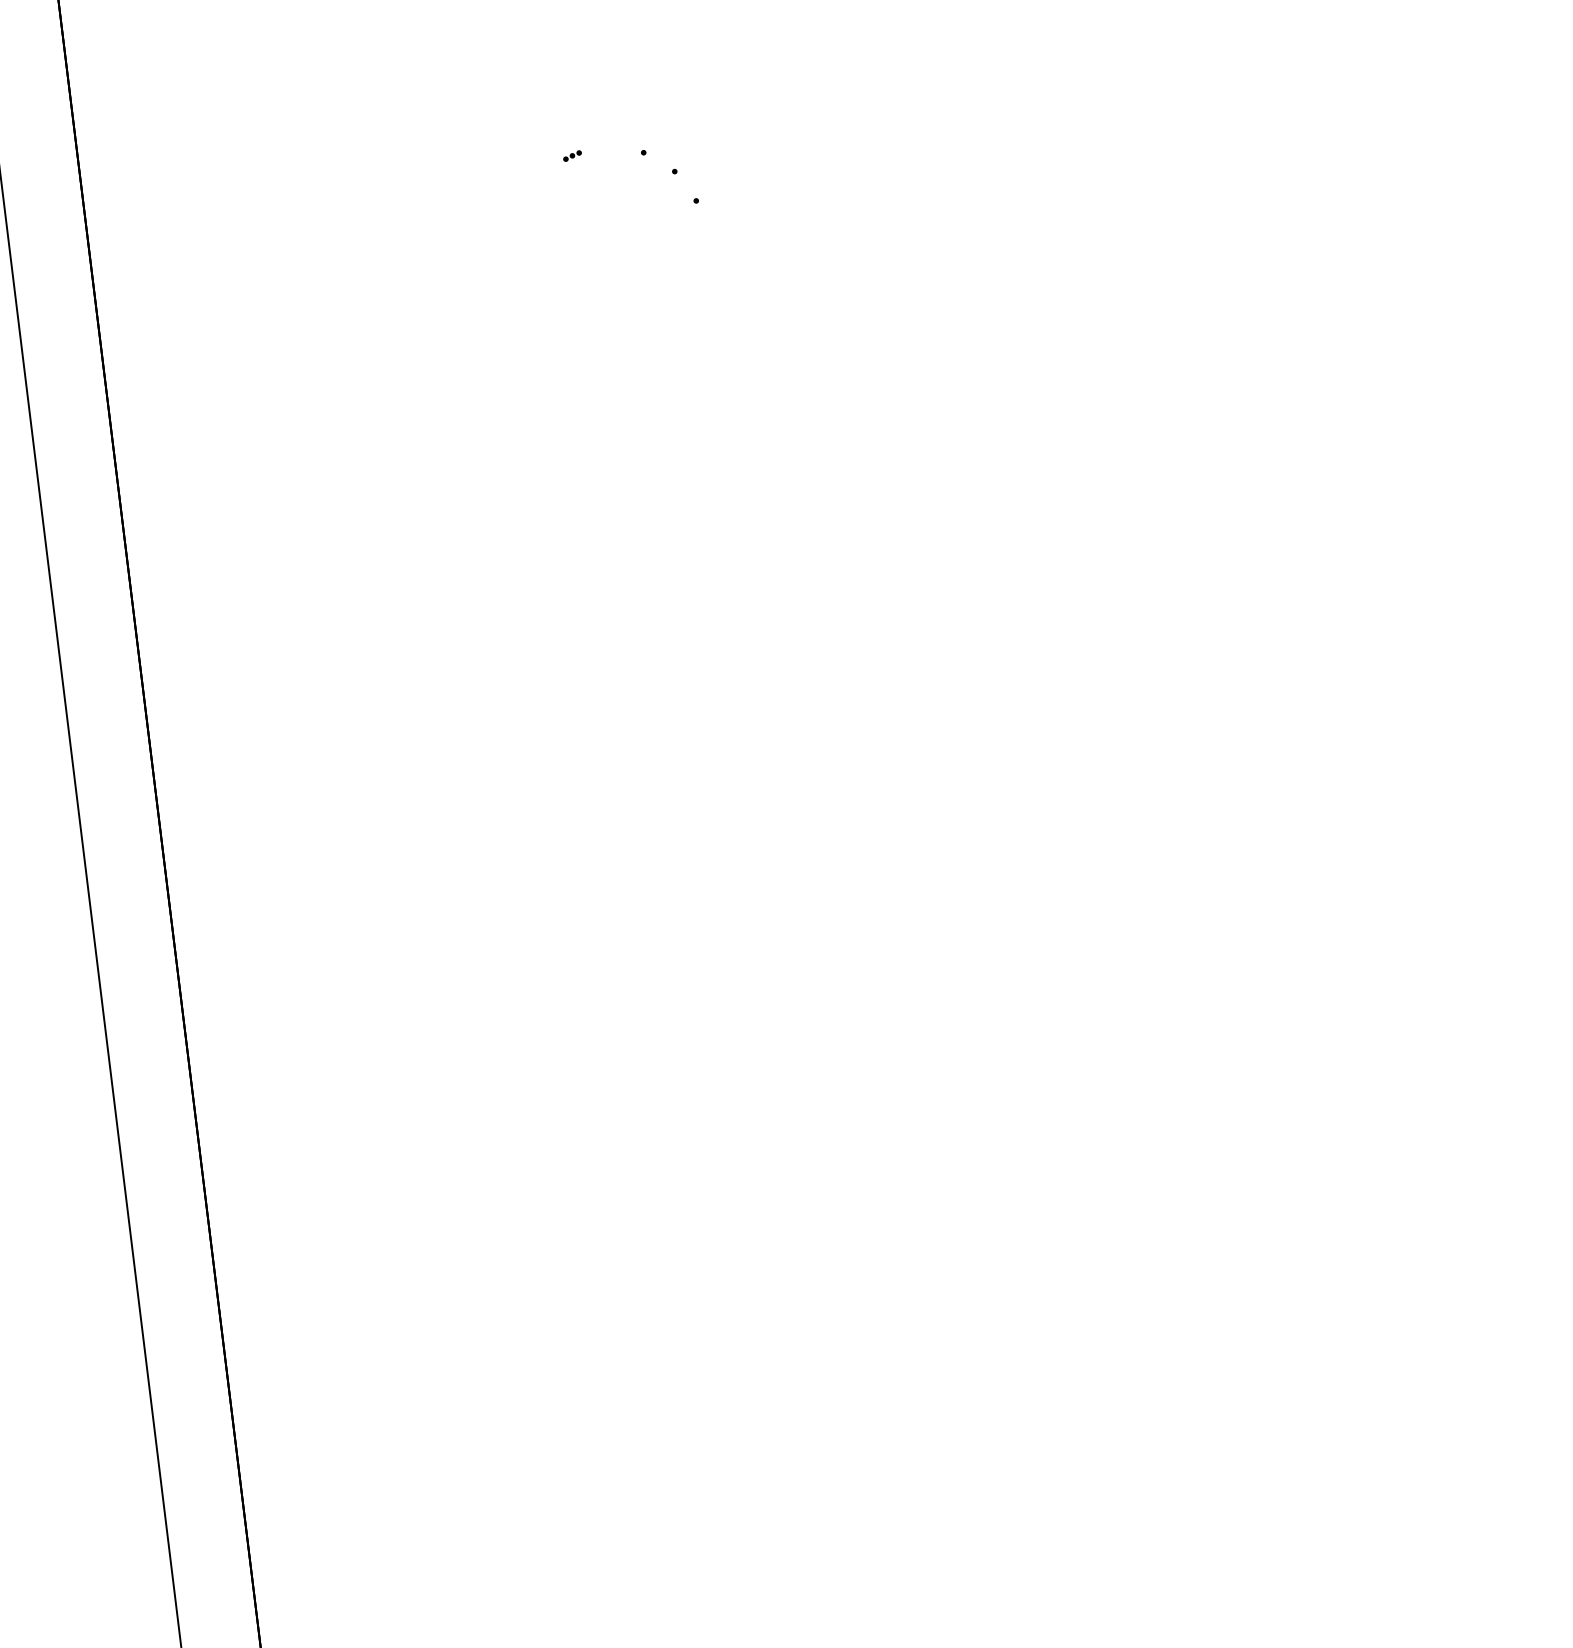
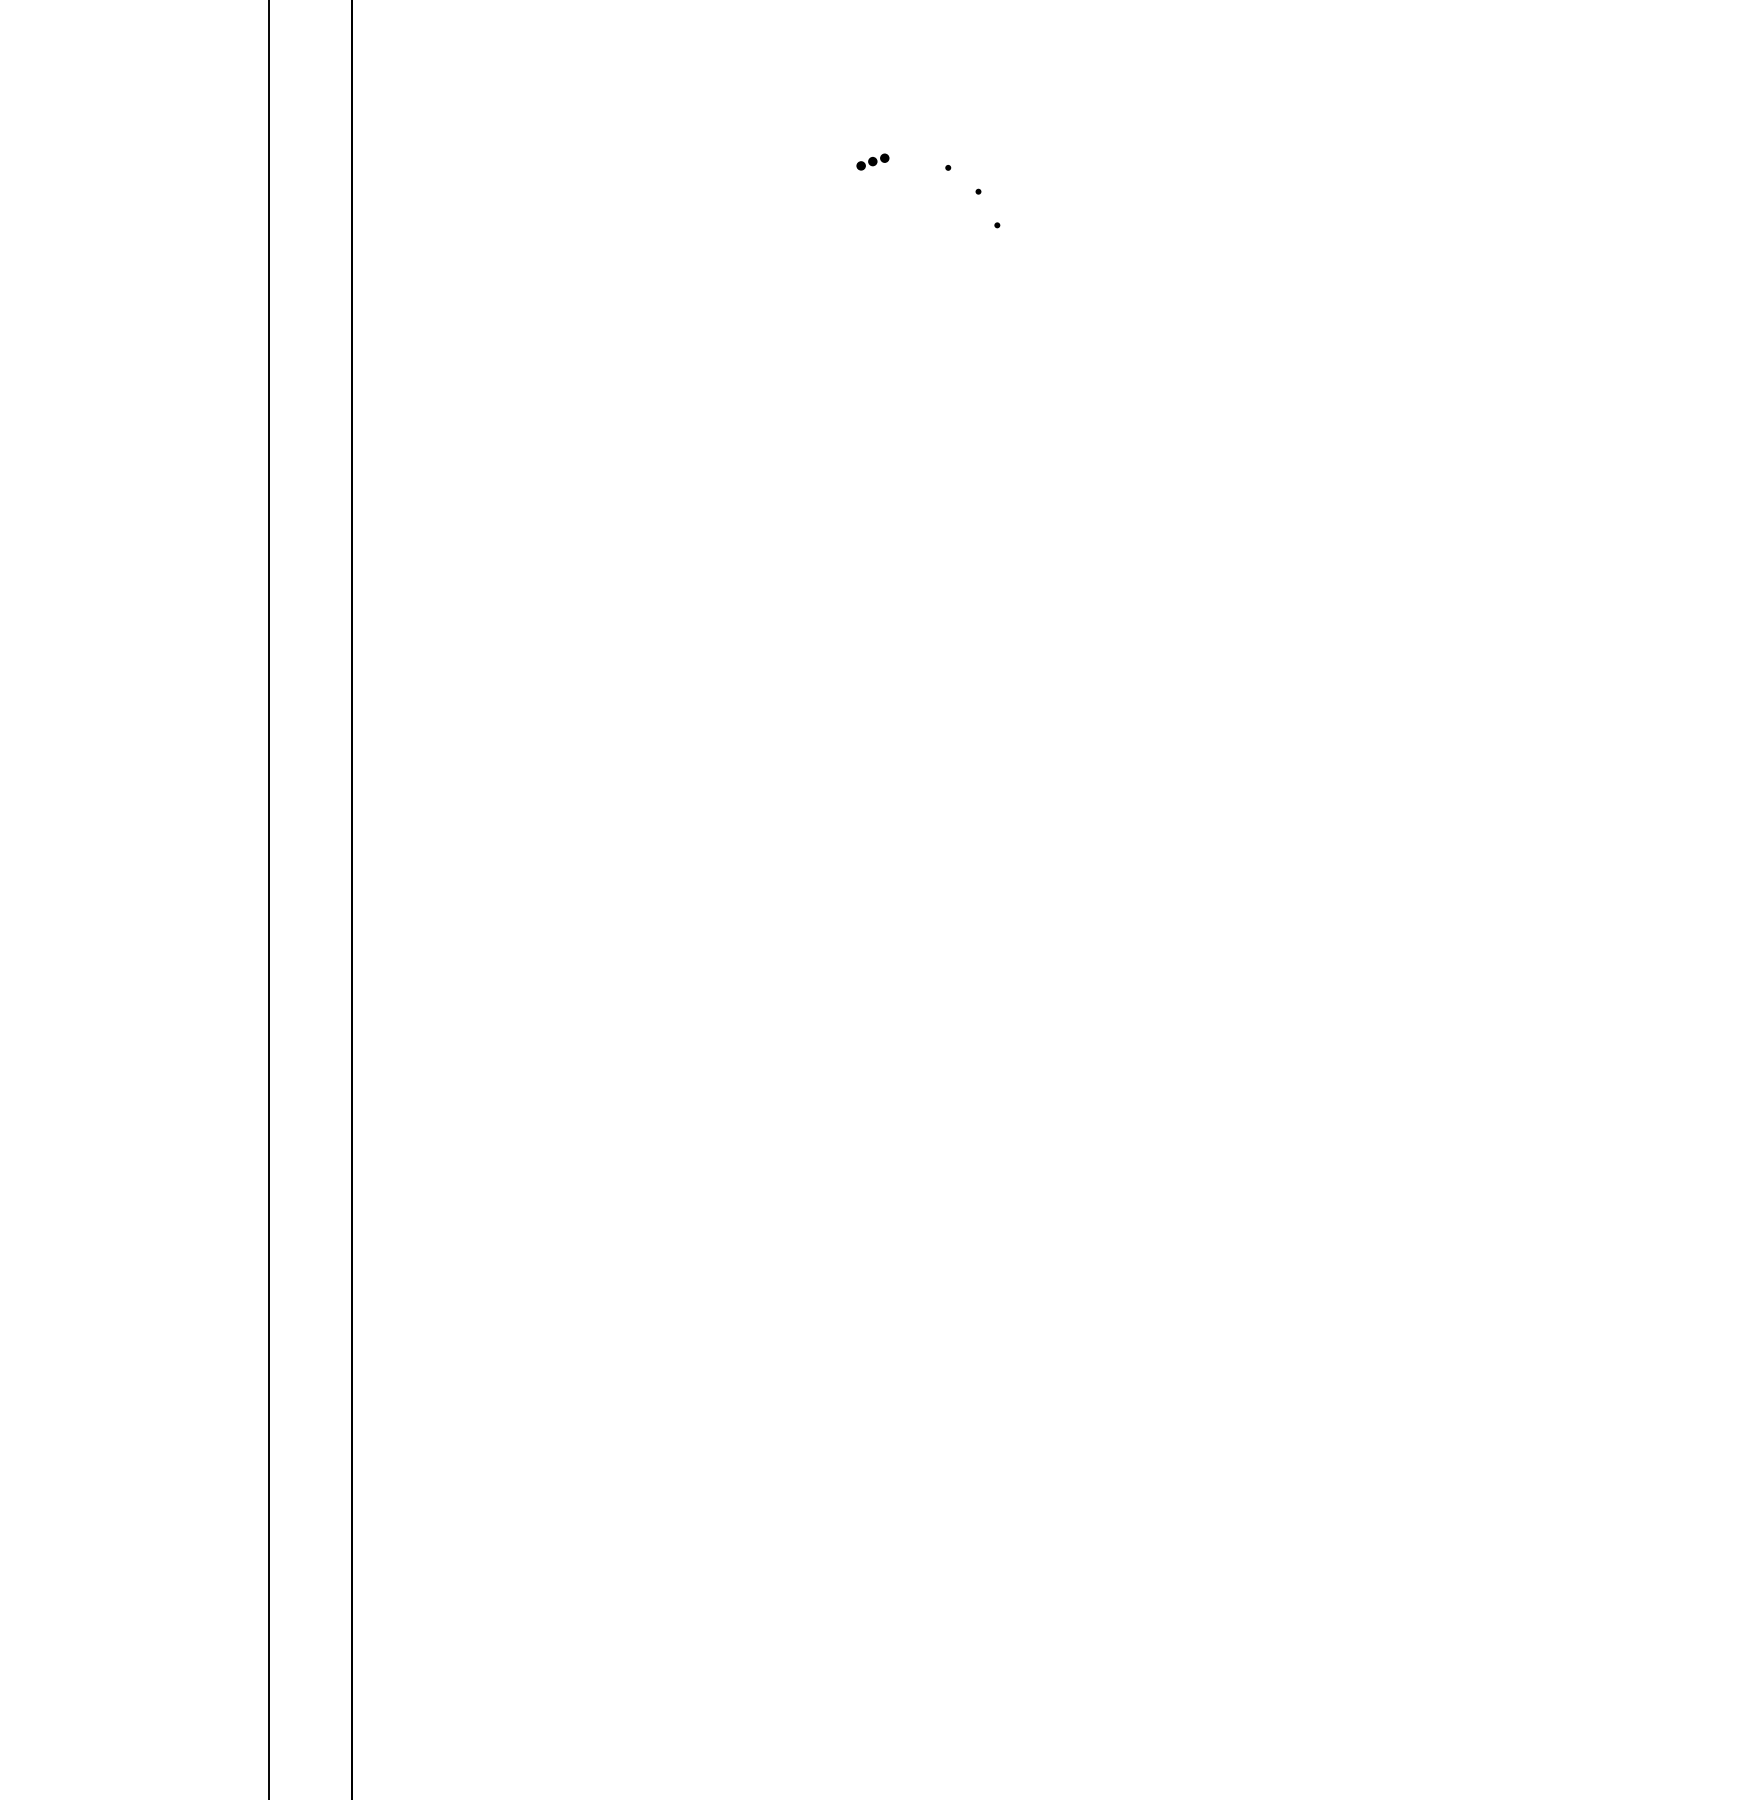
part: (572, 156) -> (872, 162), size x1.6

